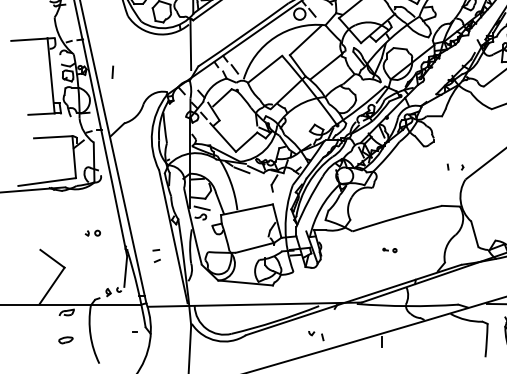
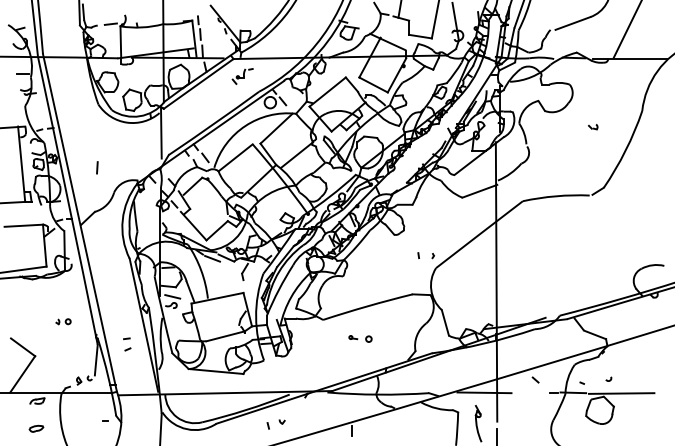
line: (112, 71) -> (97, 167), moved
part: (389, 249) -> (360, 338), size x1.67
line: (321, 336) -> (267, 425), moved

